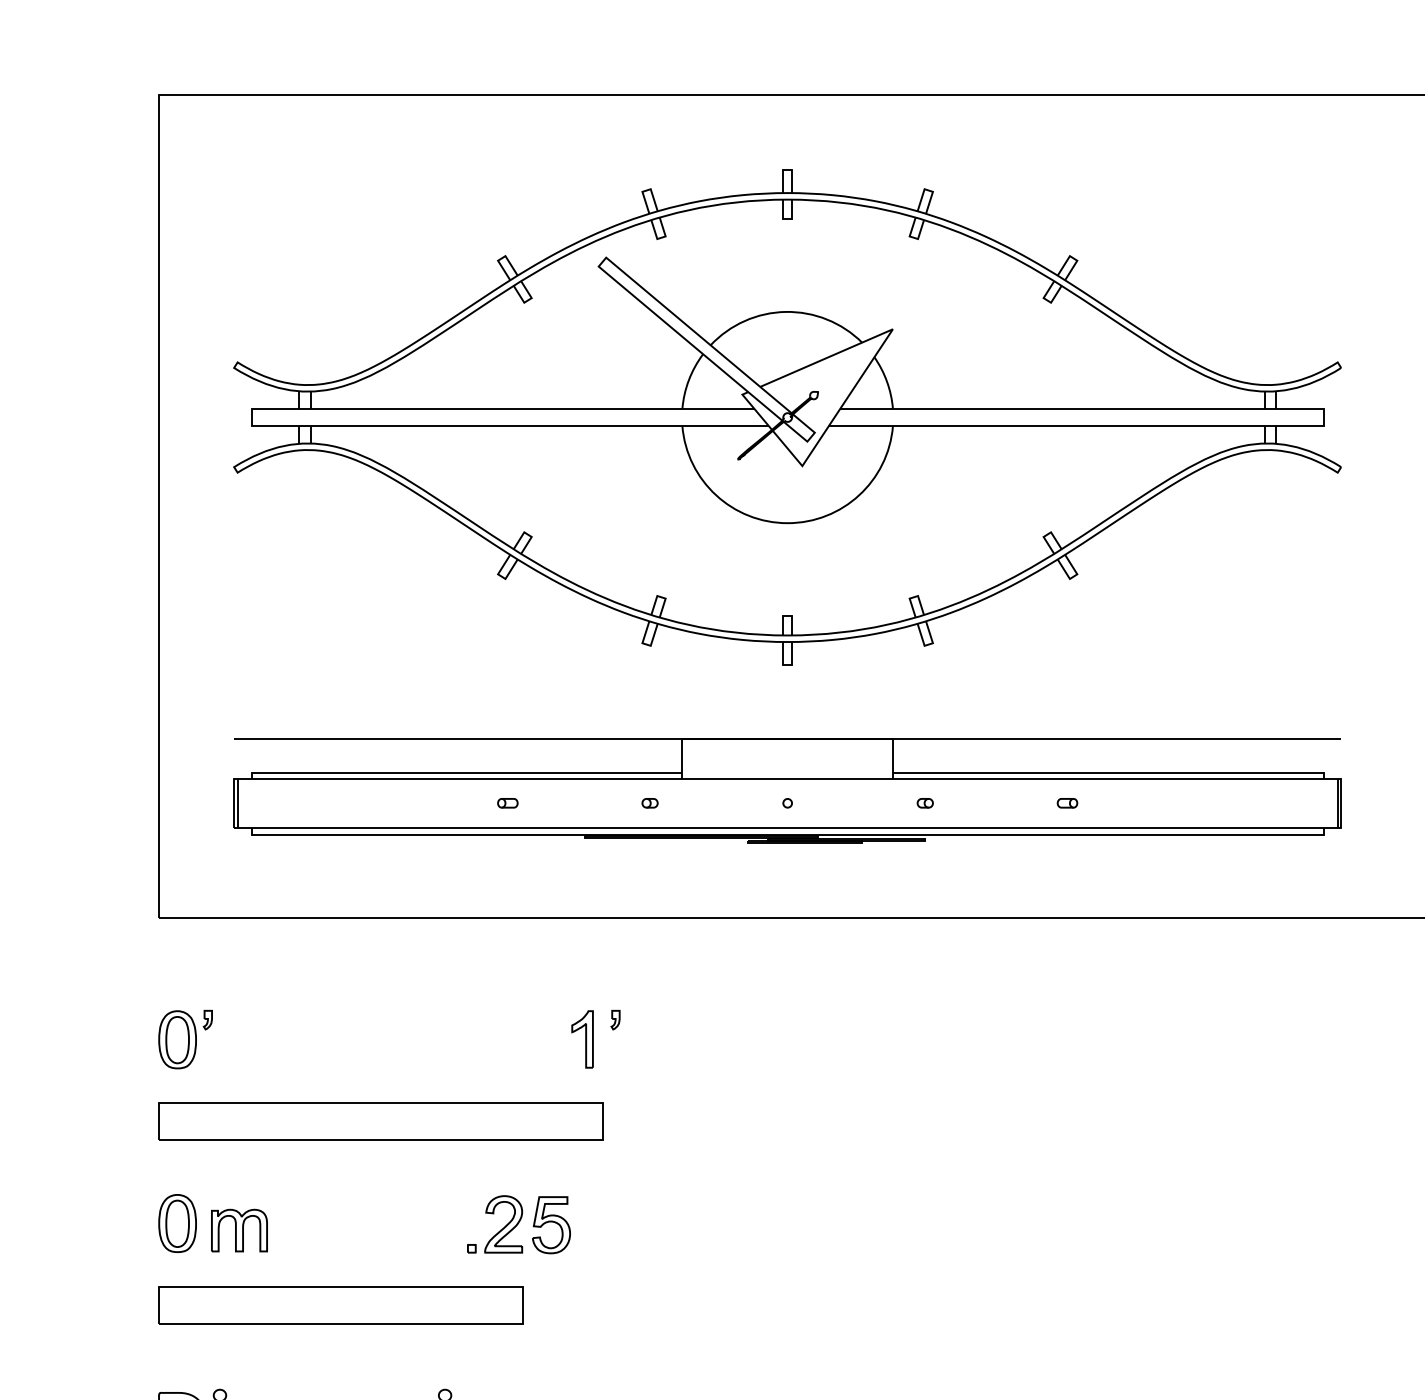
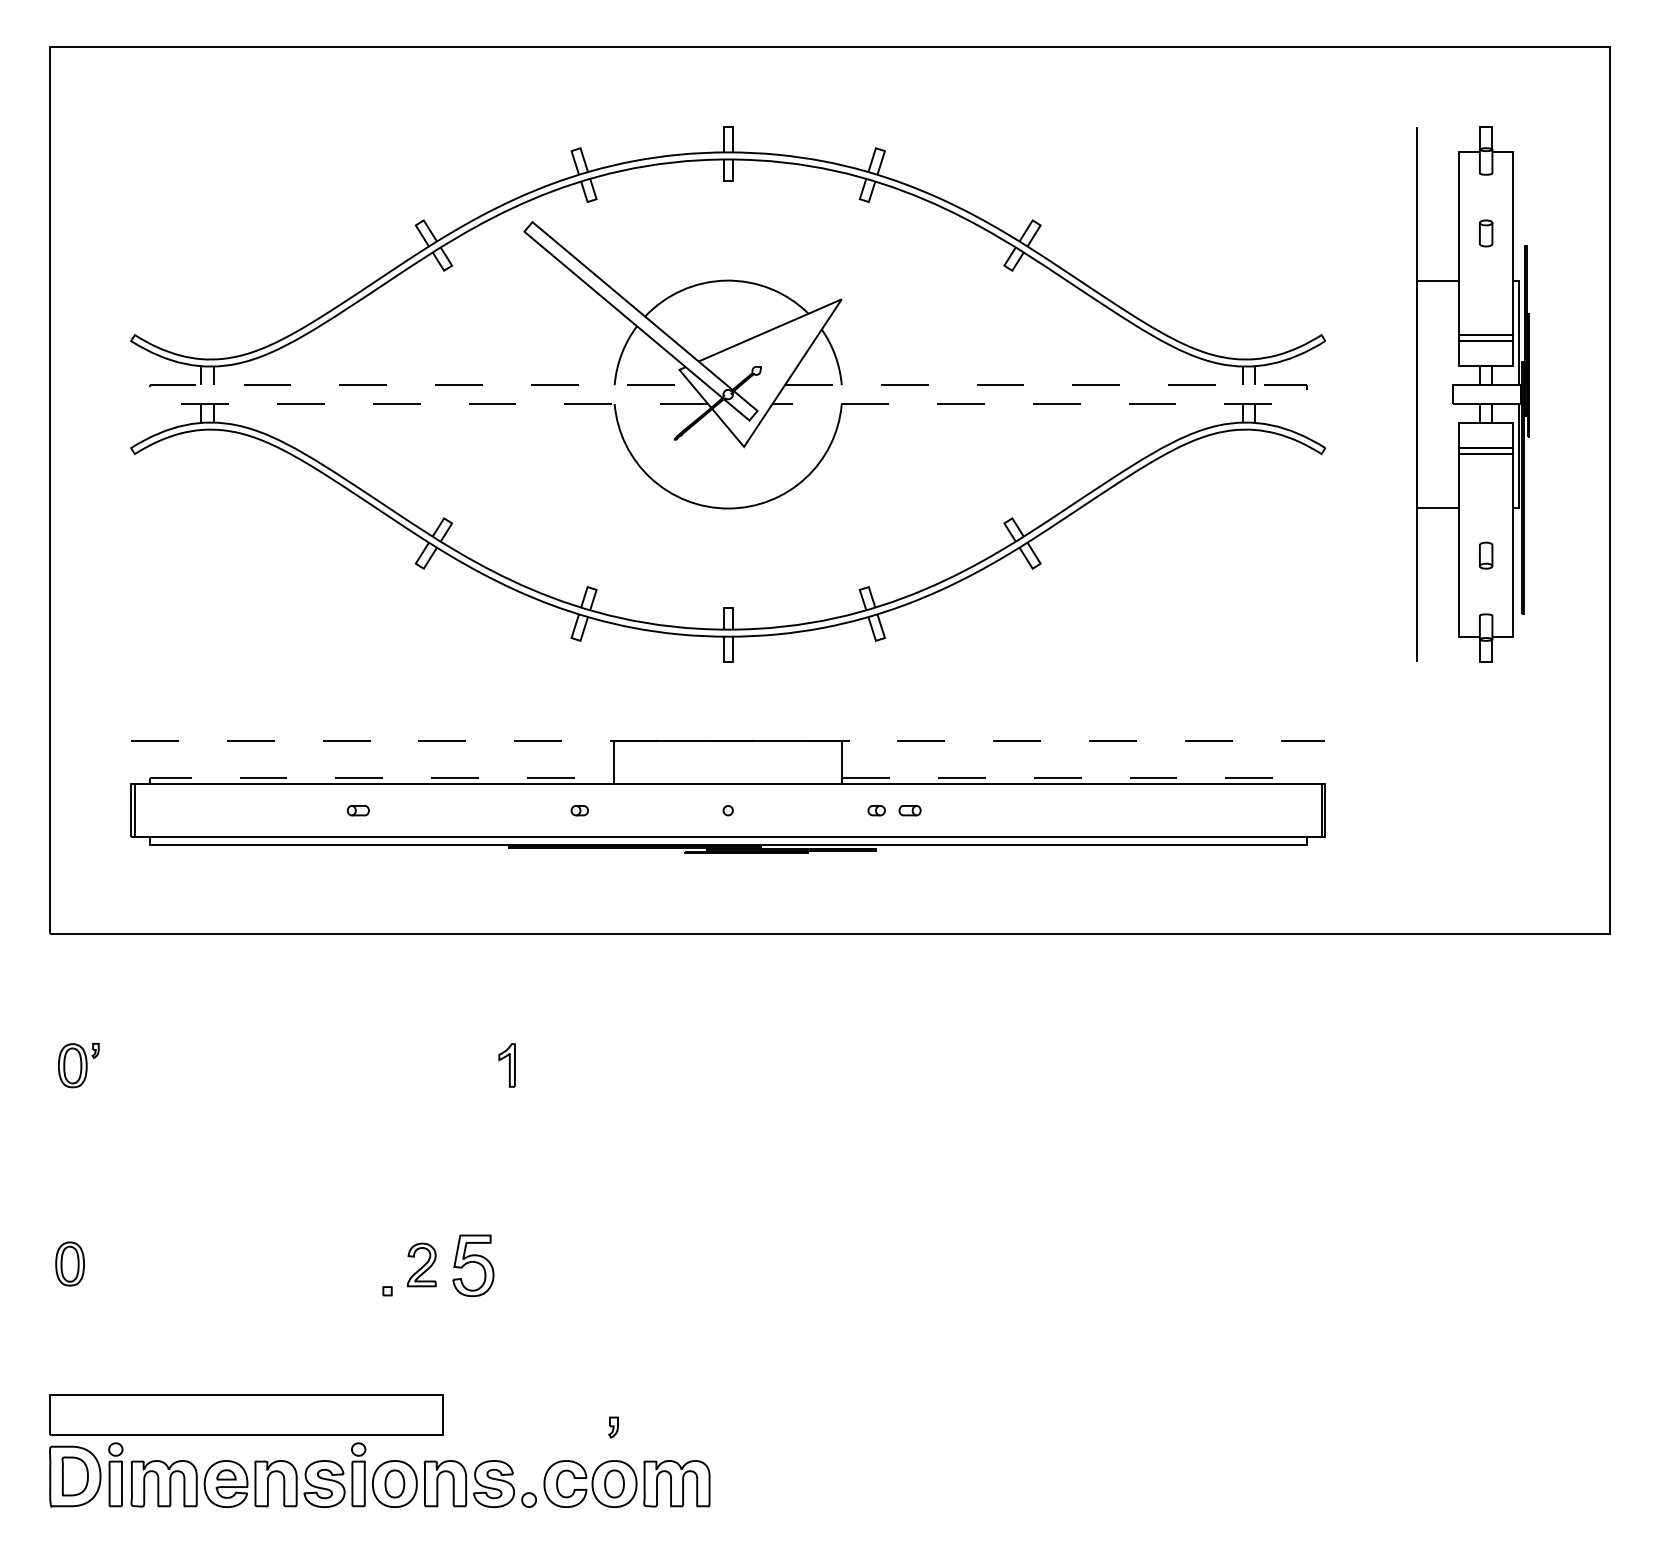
line: (1323, 423) -> (1306, 401), solid -> dashed
line: (251, 424) -> (149, 402), solid -> dashed
line: (787, 739) -> (728, 741), solid -> dashed
line: (463, 772) -> (378, 777), solid -> dashed
line: (1112, 772) -> (1078, 777), solid -> dashed
part: (507, 803) -> (357, 810), moved
part: (1066, 803) -> (909, 810), moved
part: (615, 1020) -> (613, 1427), moved
part: (185, 1039) -> (78, 1065), size x0.7
part: (583, 1039) -> (507, 1065), size x0.7
part: (380, 1121) -> (289, 1153), removed
part: (177, 1223) -> (69, 1263), size x0.7
part: (503, 1223) -> (421, 1264), size x0.7
part: (239, 1230) -> (136, 1271), removed
part: (341, 1304) -> (246, 1414), moved

